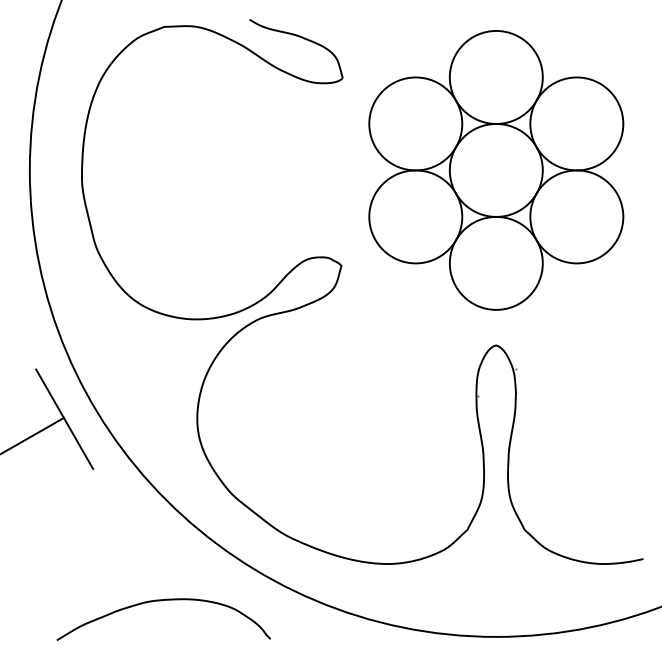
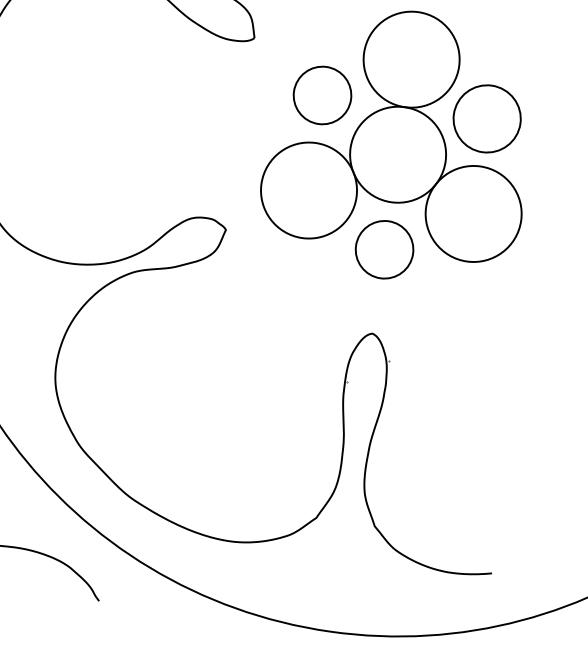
circle: (415, 123) -> (322, 95), size x0.6
circle: (576, 123) -> (486, 118), size x0.7
circle: (495, 262) -> (383, 248), size x0.6

